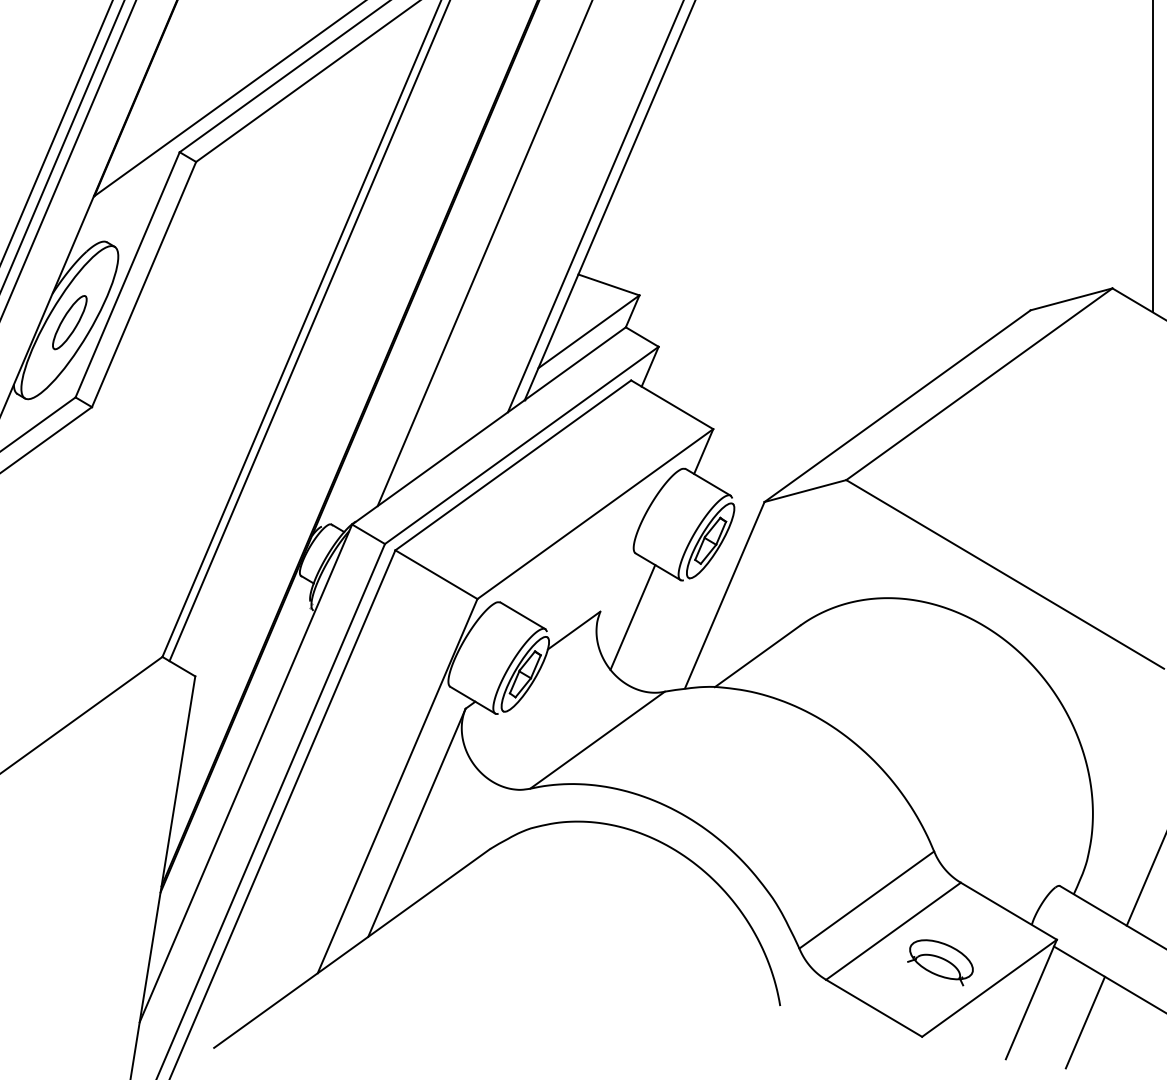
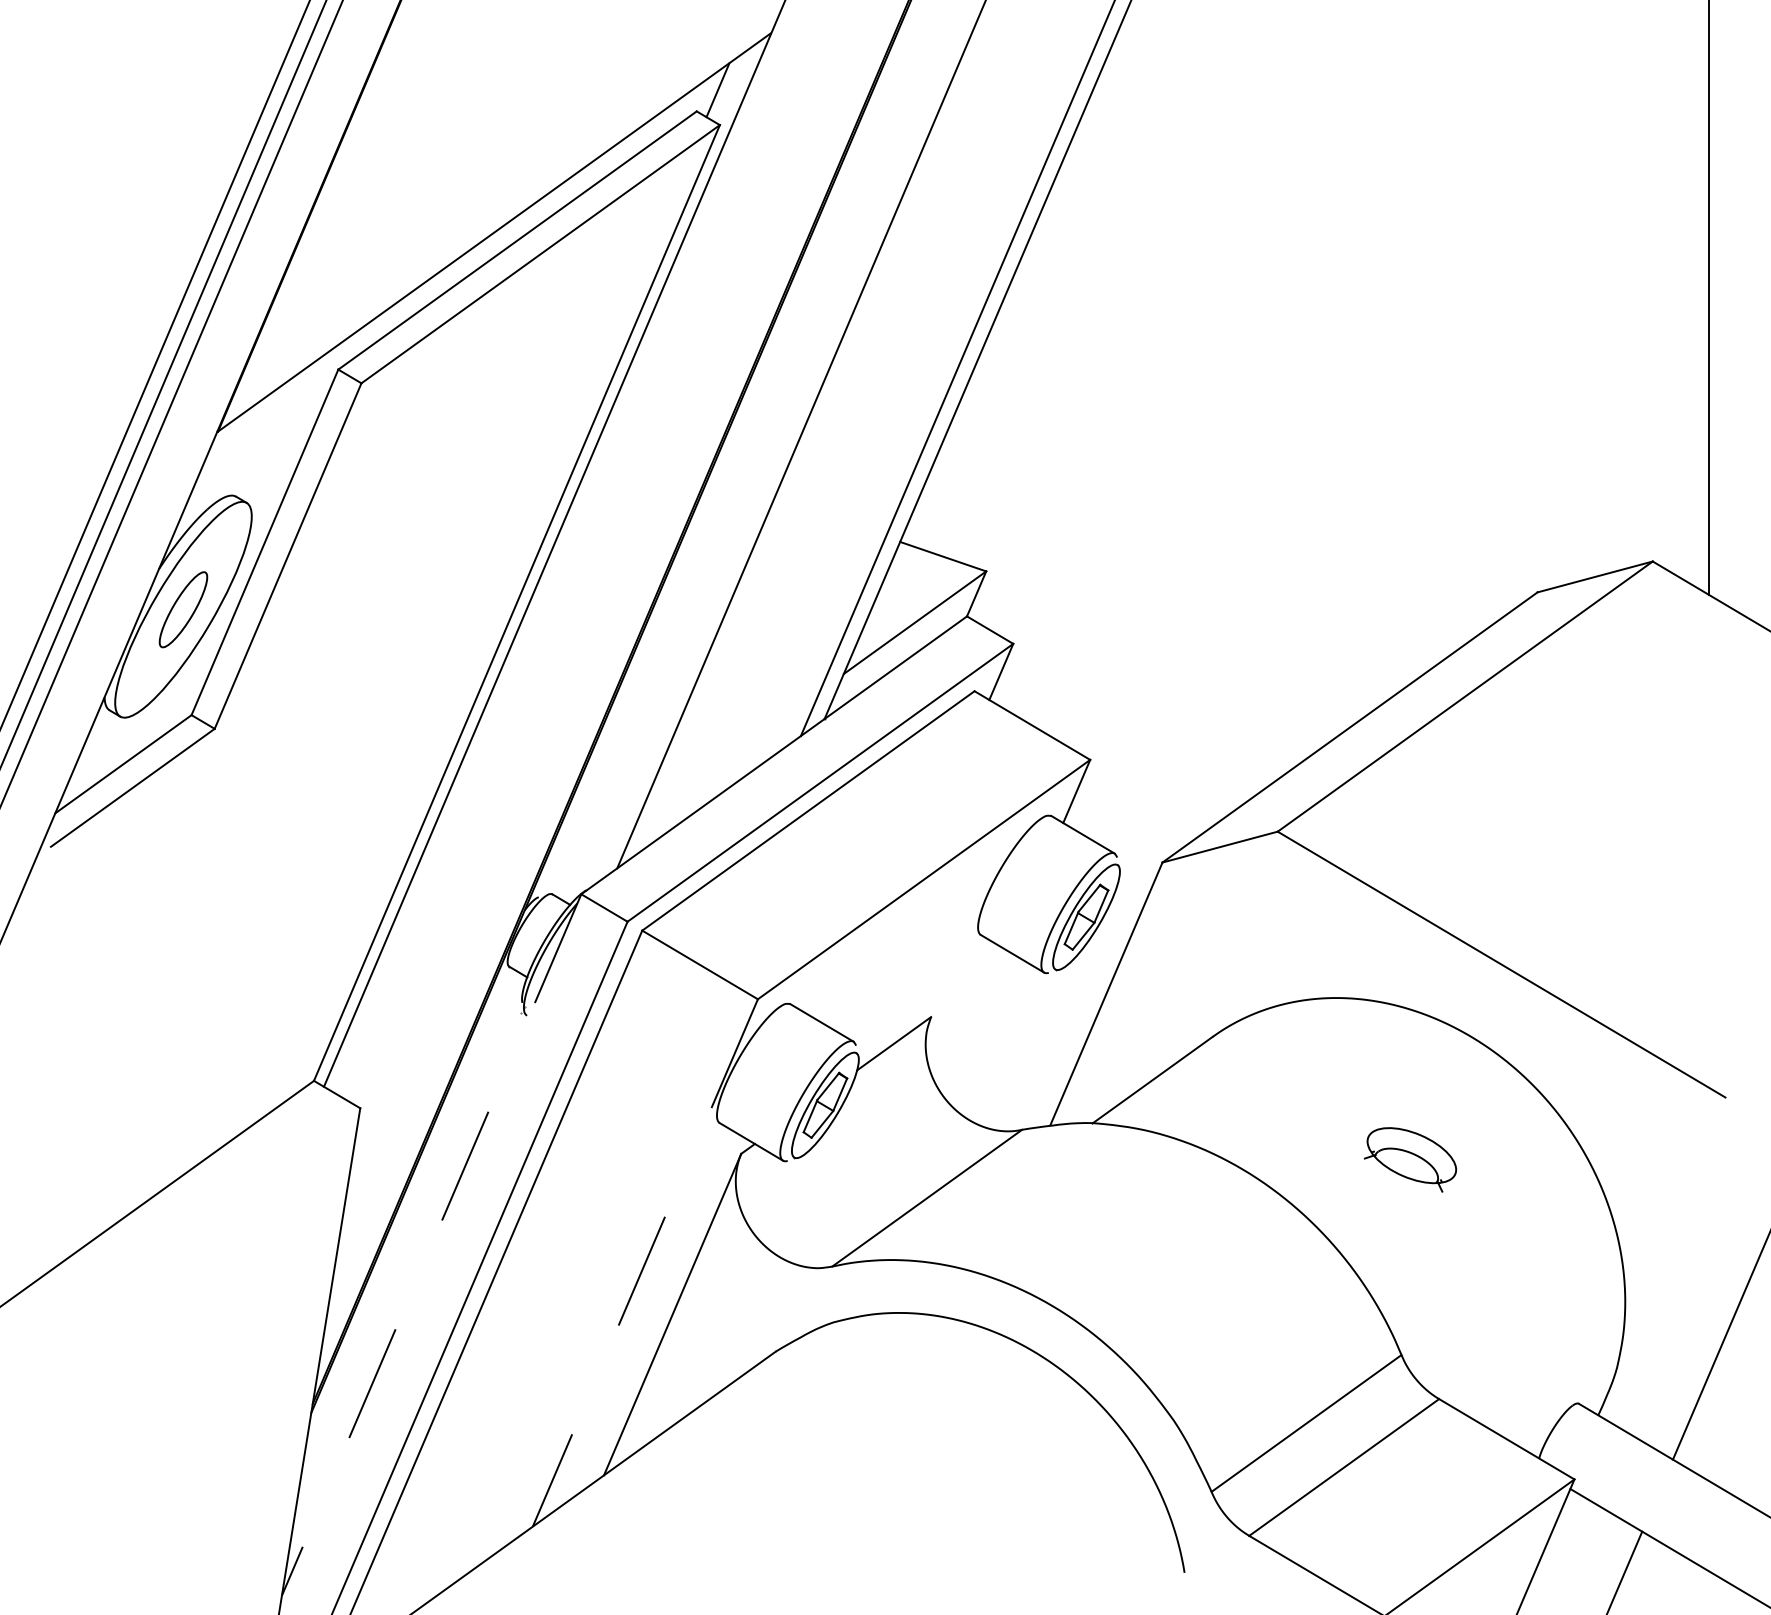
line: (632, 617) -> (976, 1025), removed
line: (245, 773) -> (431, 1245), solid -> dashed
line: (397, 785) -> (645, 1262), solid -> dashed
part: (939, 962) -> (1409, 1159), moved

